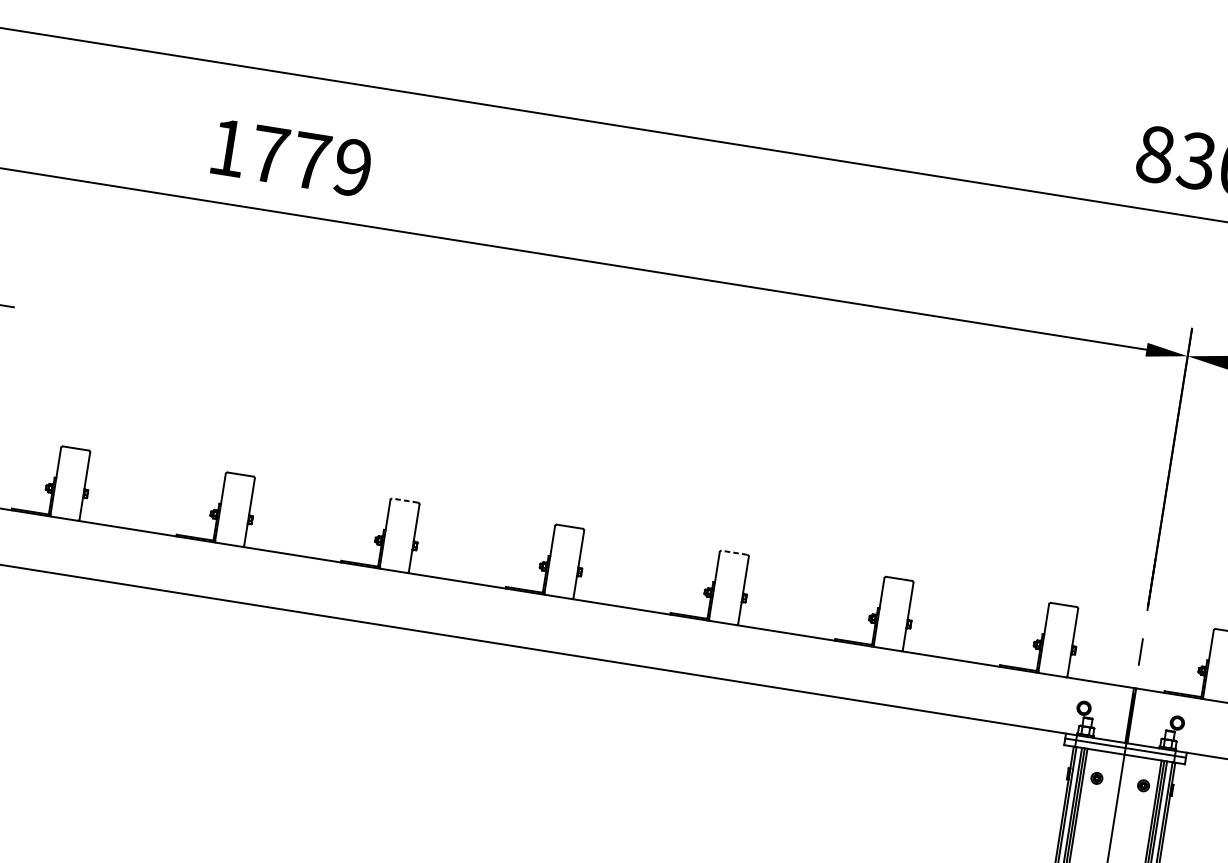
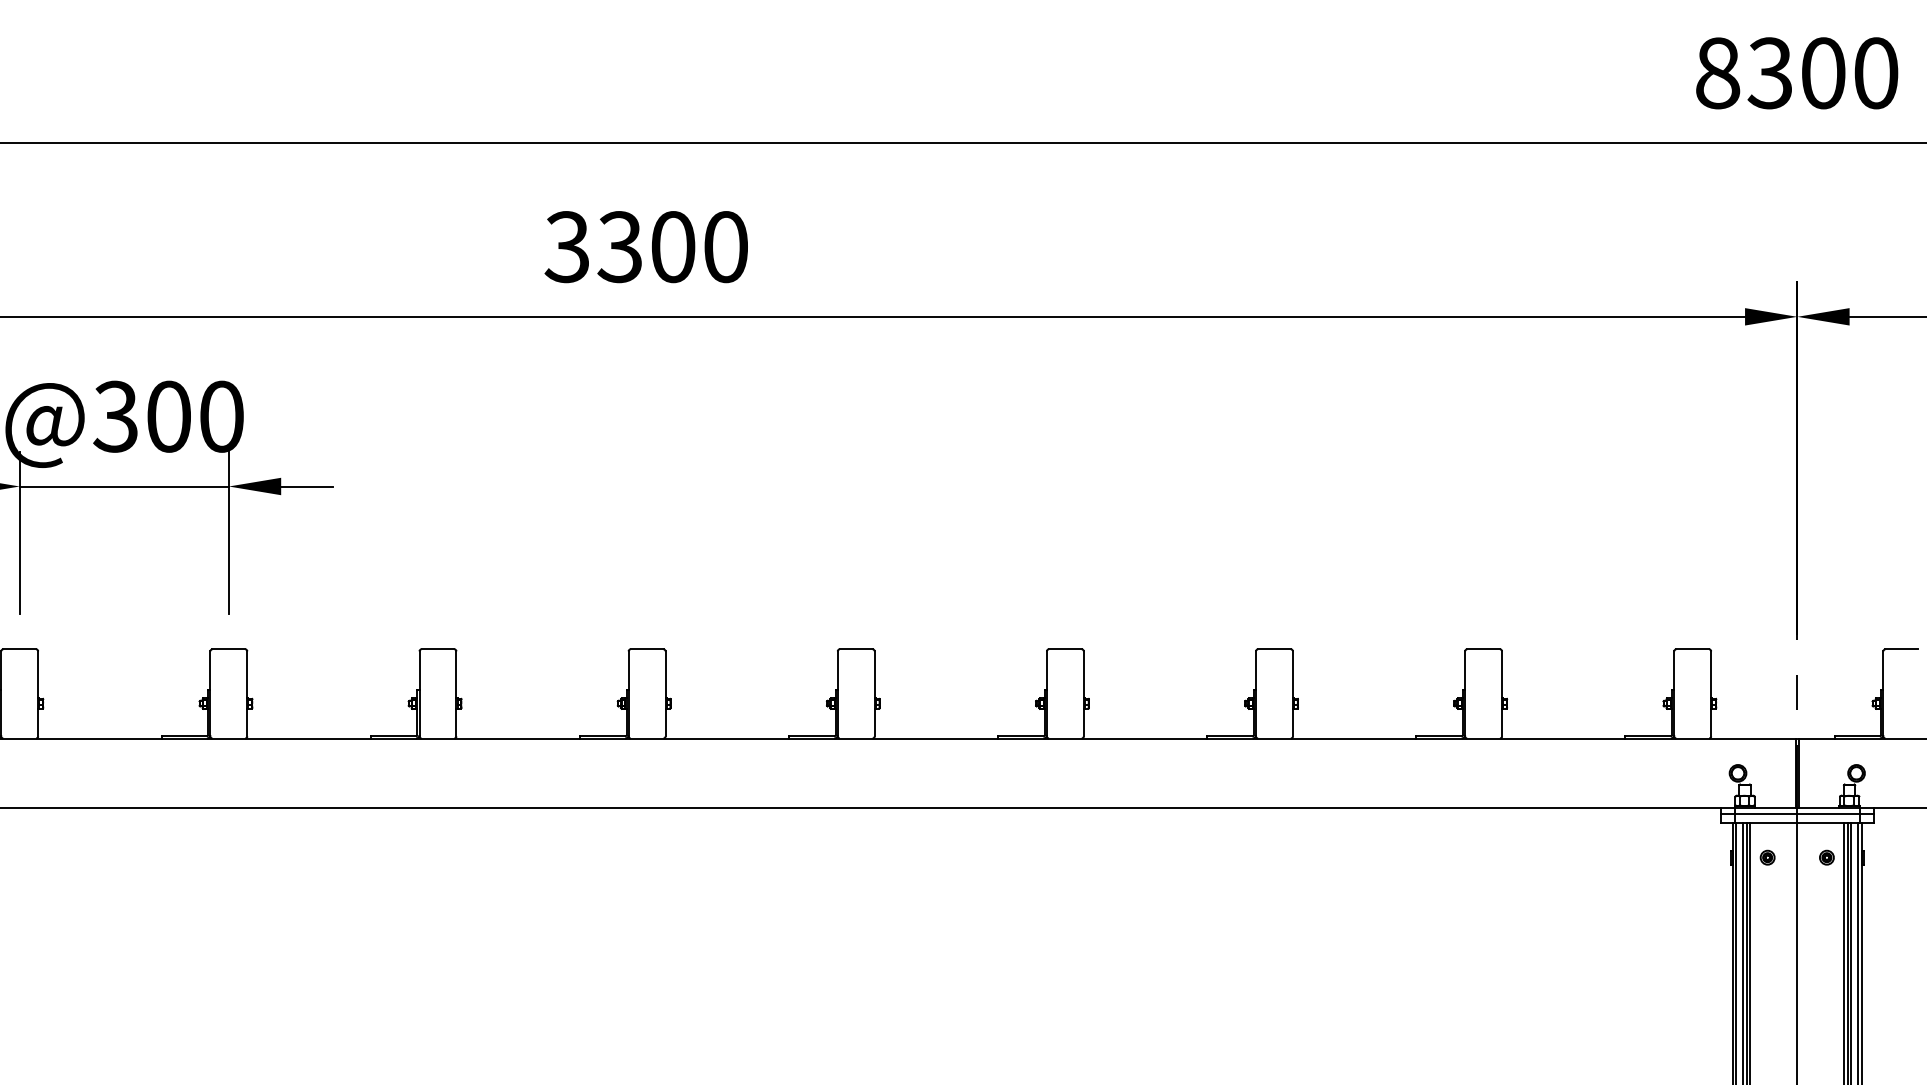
text: (289, 158) -> (645, 247), 1779 -> 3300
line: (404, 500) -> (855, 649), dashed -> solid
line: (733, 552) -> (1273, 649), dashed -> solid

